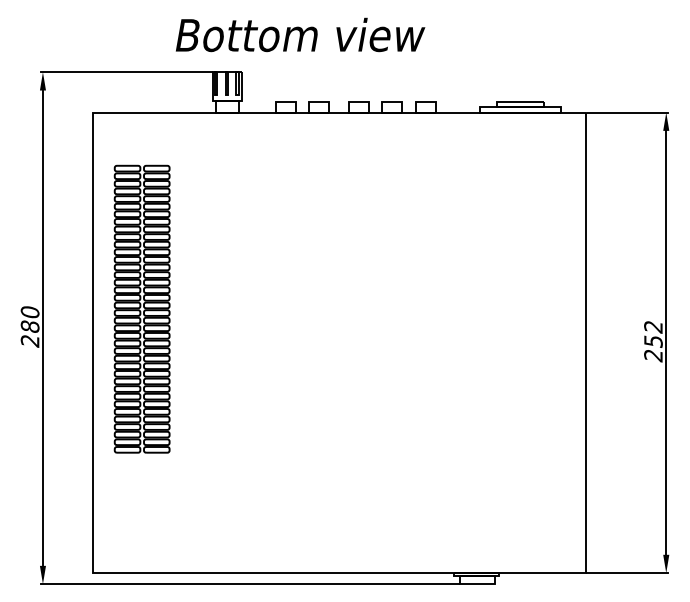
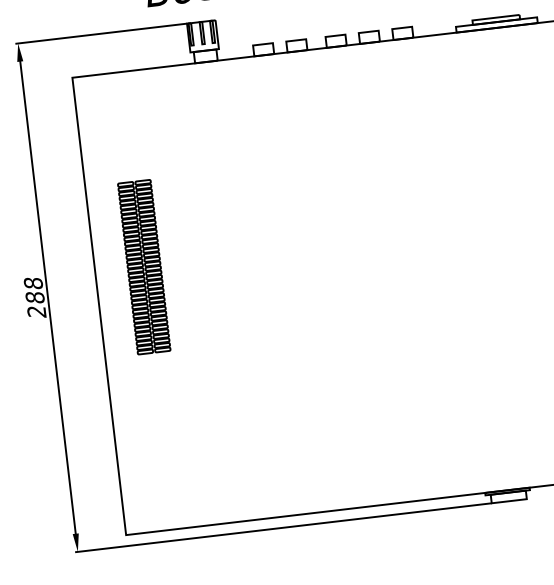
part: (141, 308) -> (143, 266), size x0.6
text: (30, 312) -> (33, 283), 280 -> 288

